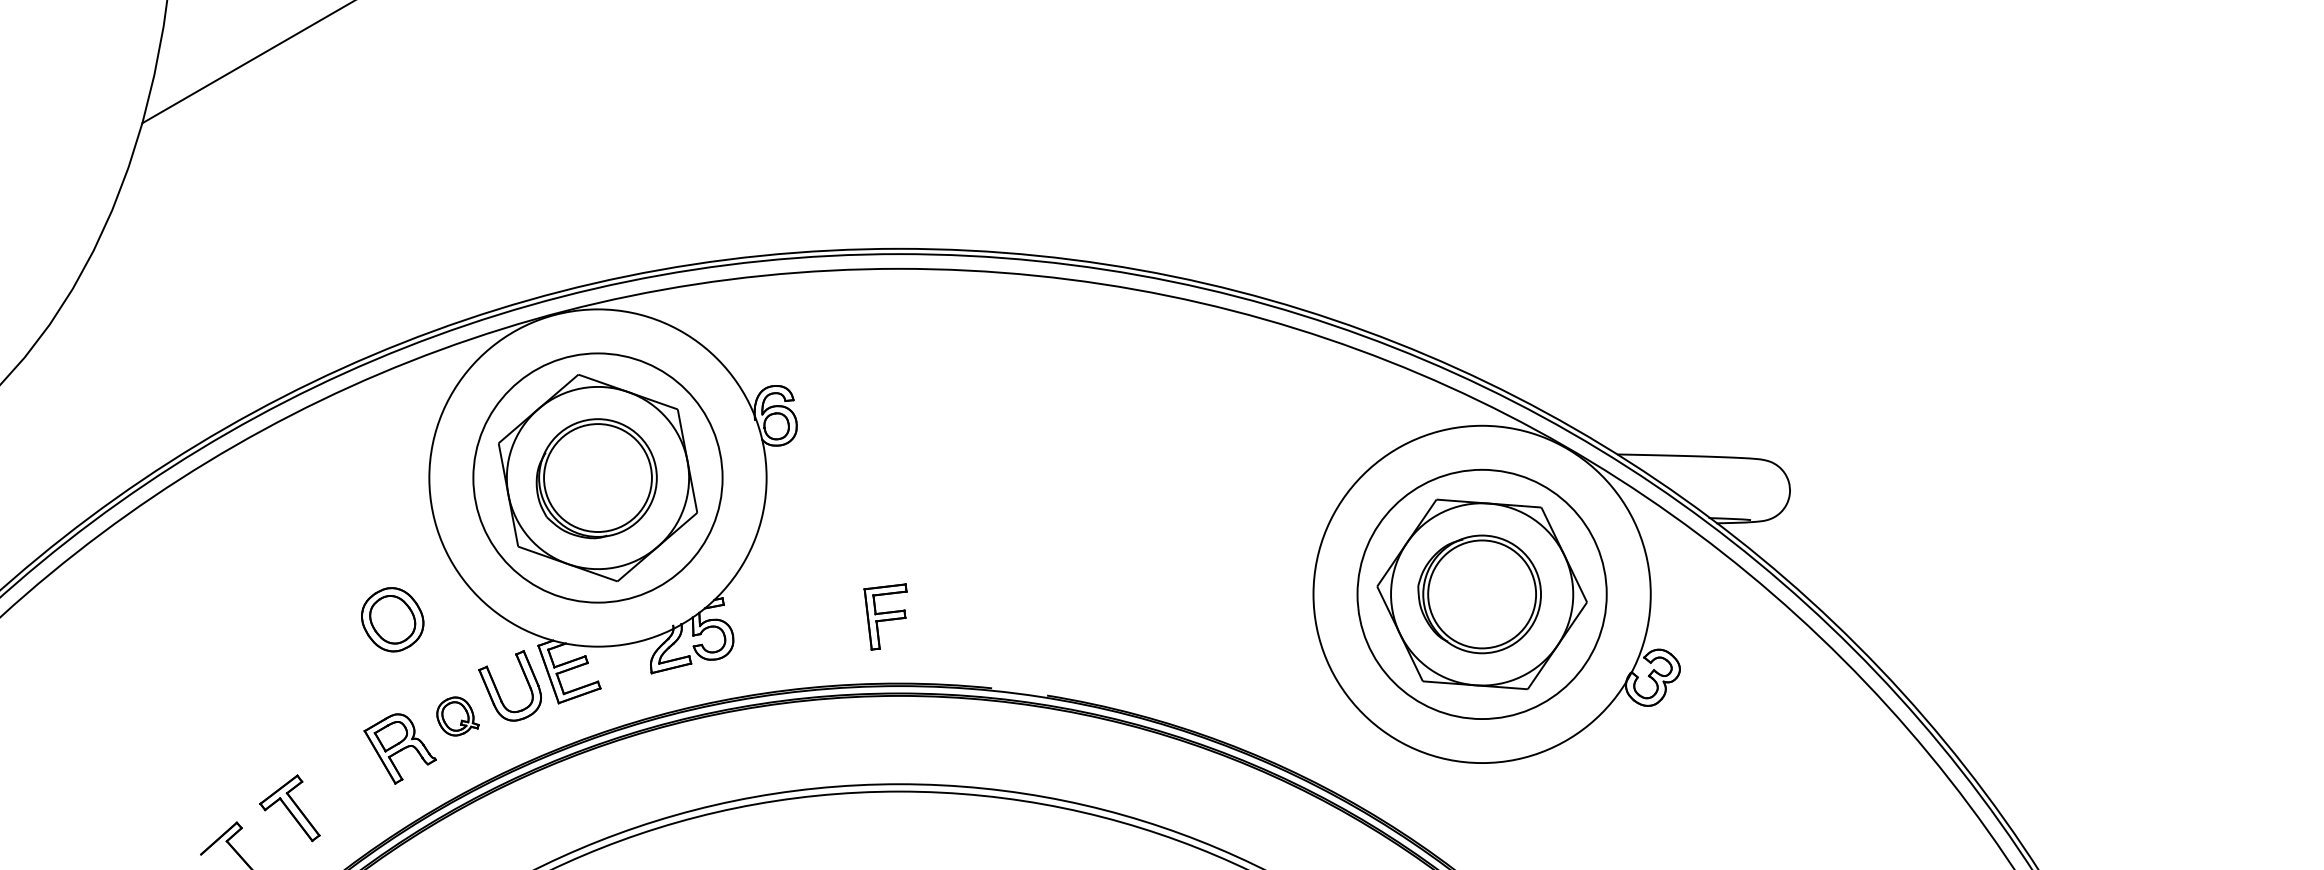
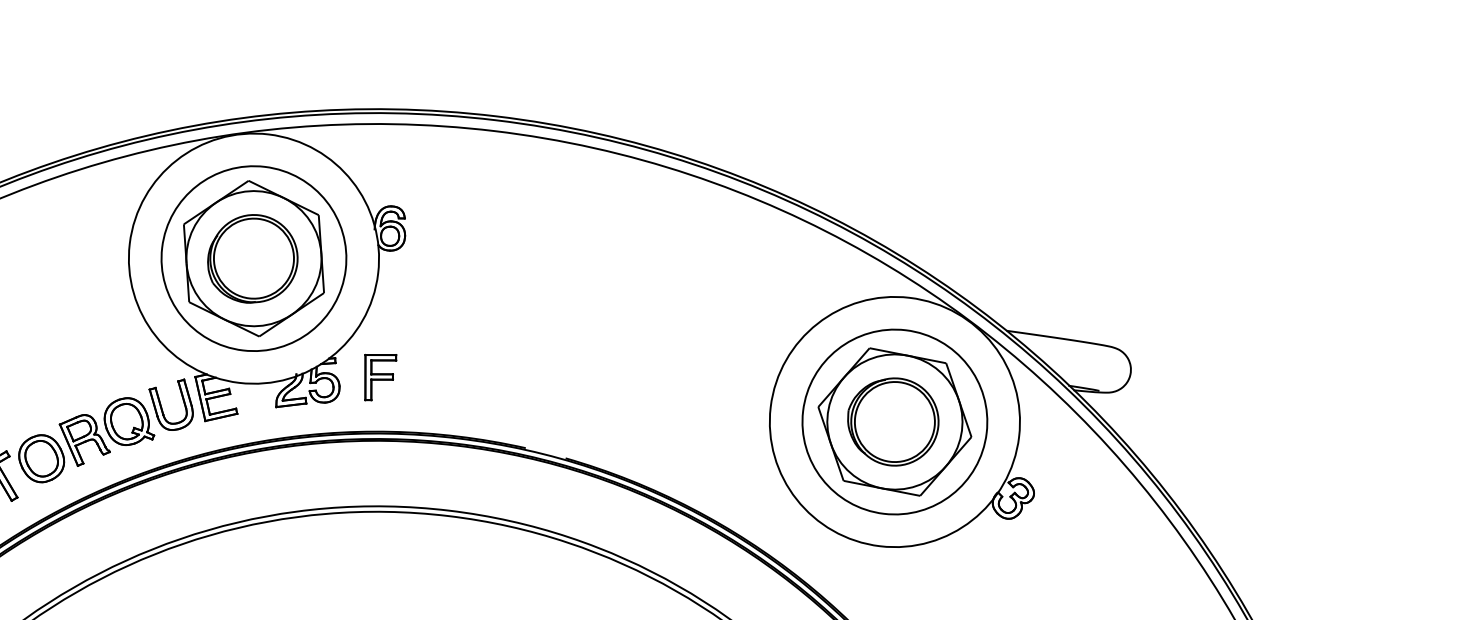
part: (885, 616) -> (378, 376), moved
part: (392, 619) -> (41, 458), moved
part: (457, 716) -> (129, 421), size x1.67

